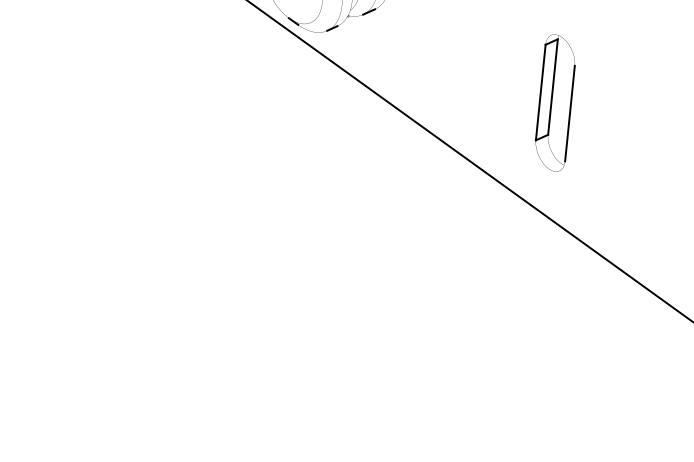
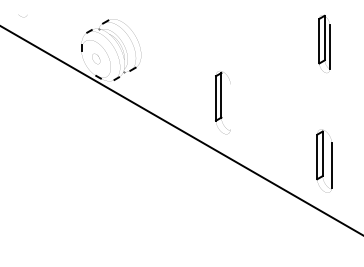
line: (570, 112) -> (230, 106), removed

